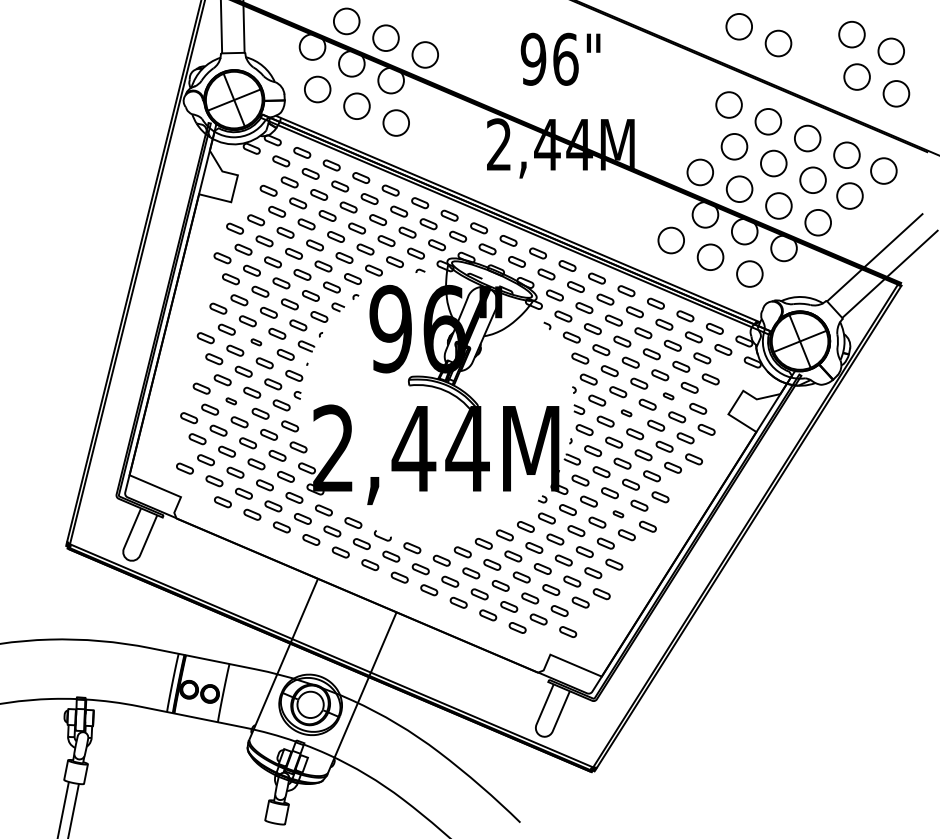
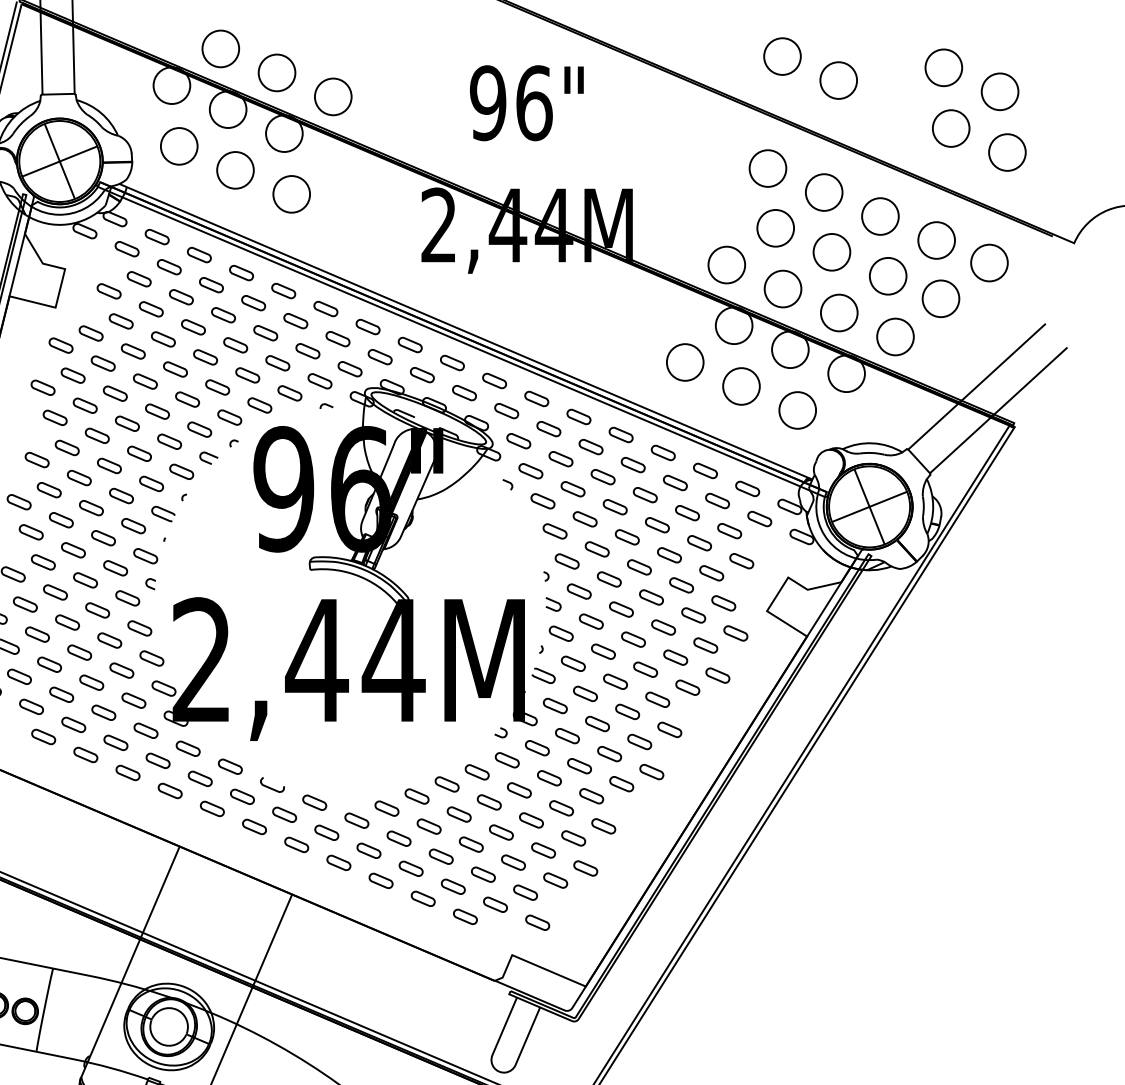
part: (256, 342) -> (91, 508), size x1.67
part: (668, 396) -> (681, 585), size x1.67
part: (231, 401) -> (55, 592), size x1.67
part: (626, 413) -> (621, 609), size x1.67
part: (618, 514) -> (609, 754), size x1.67

